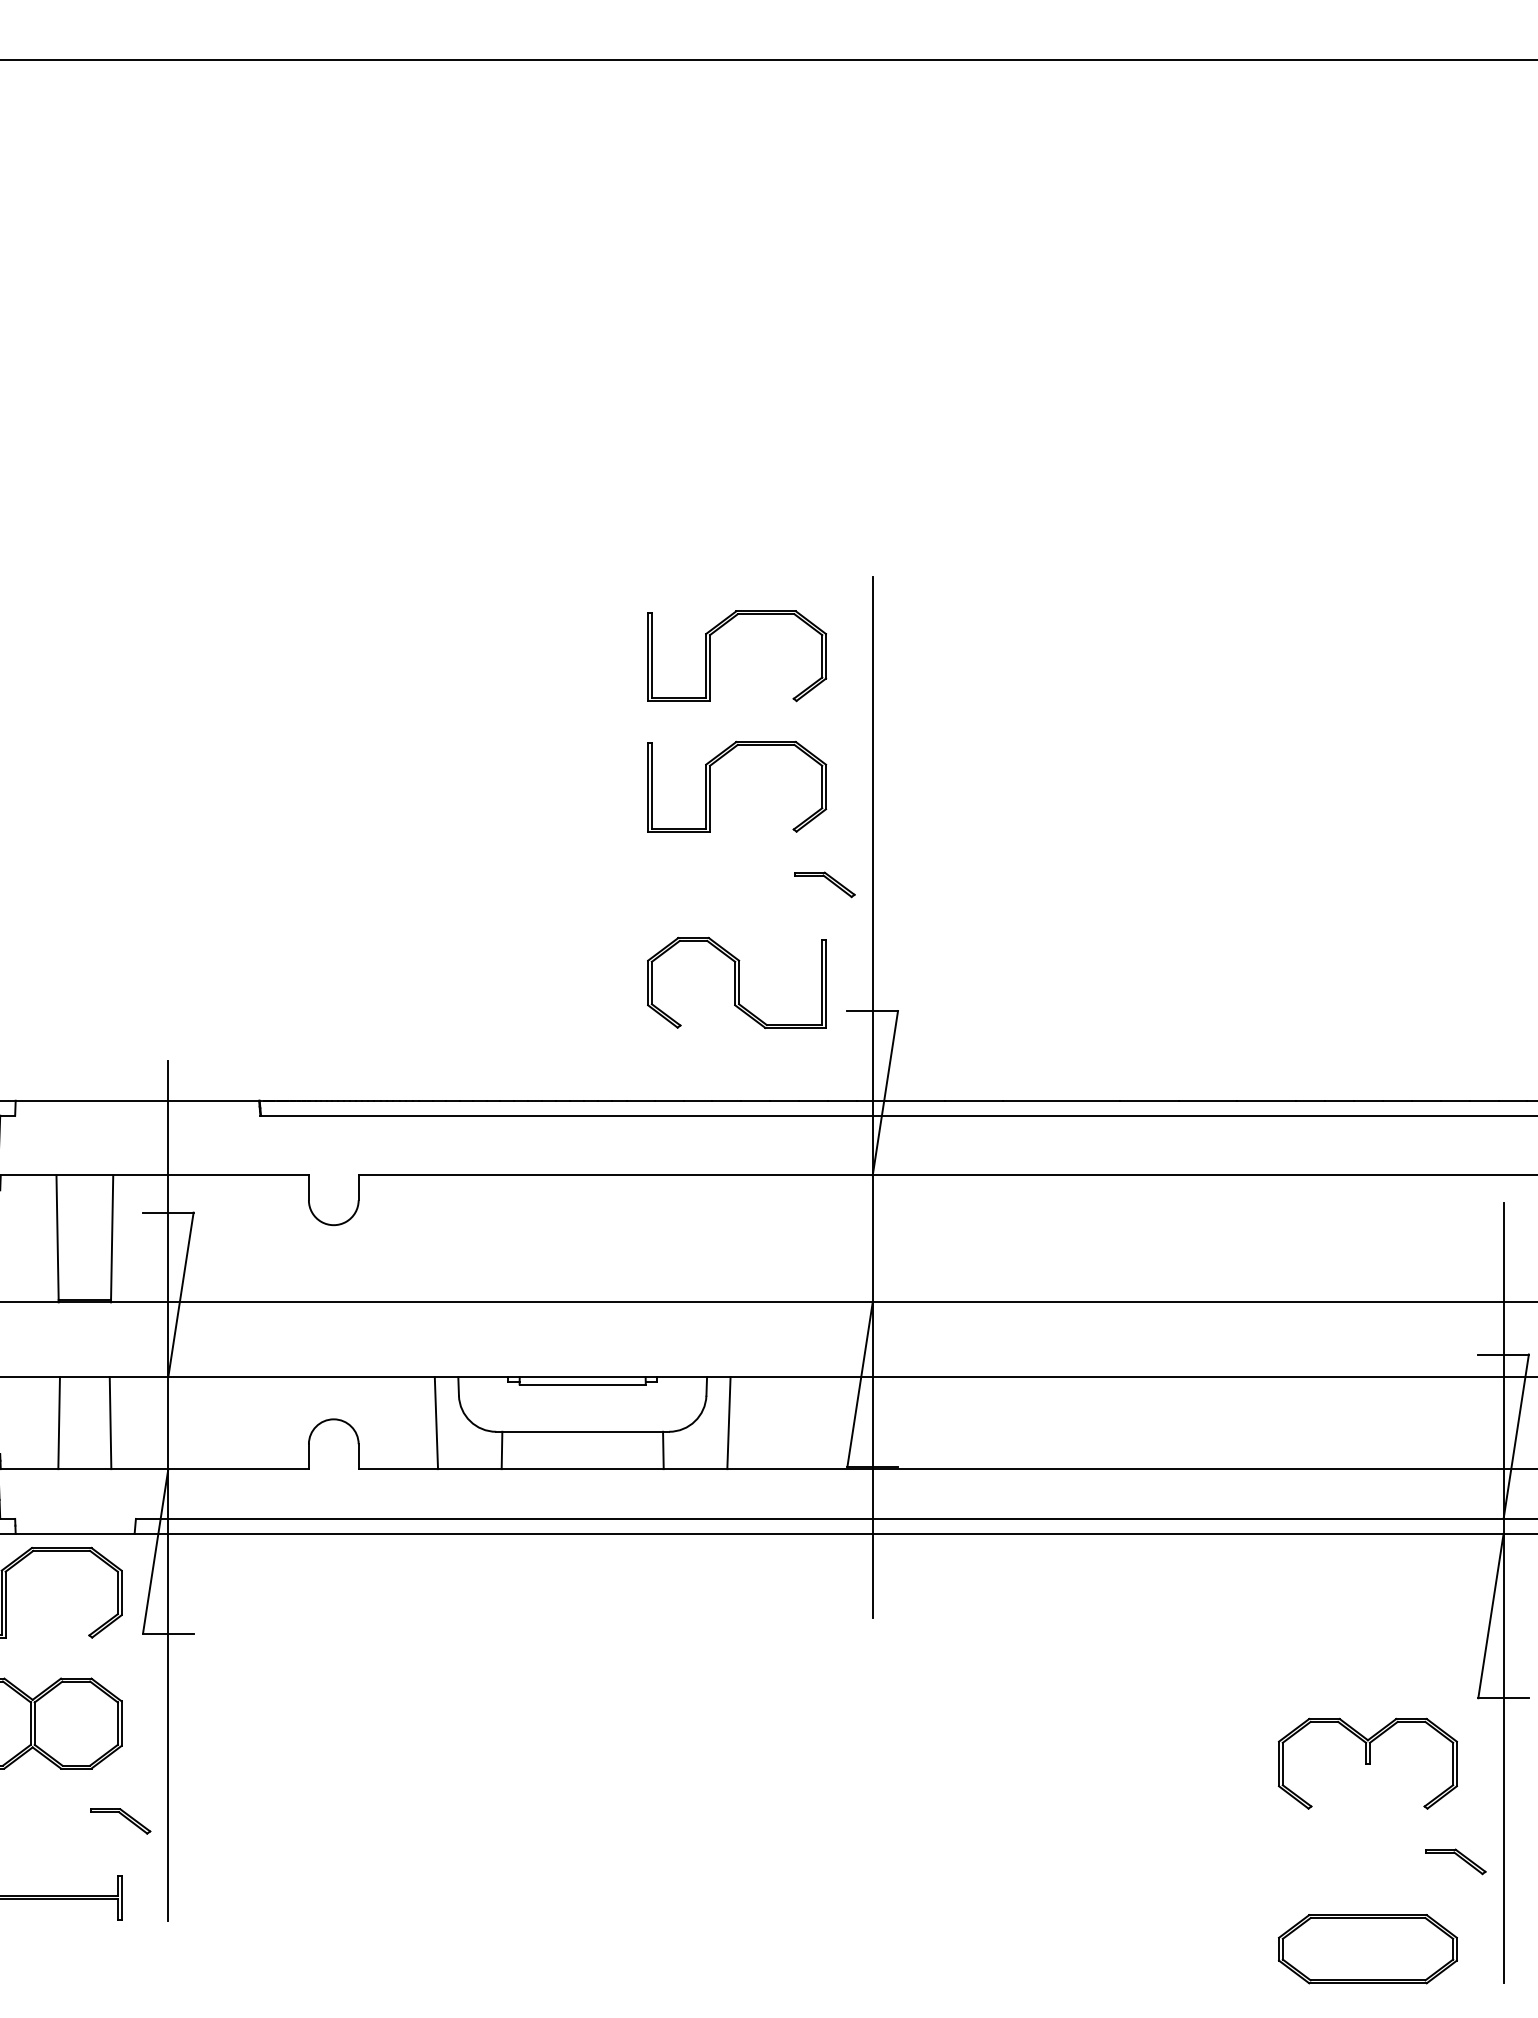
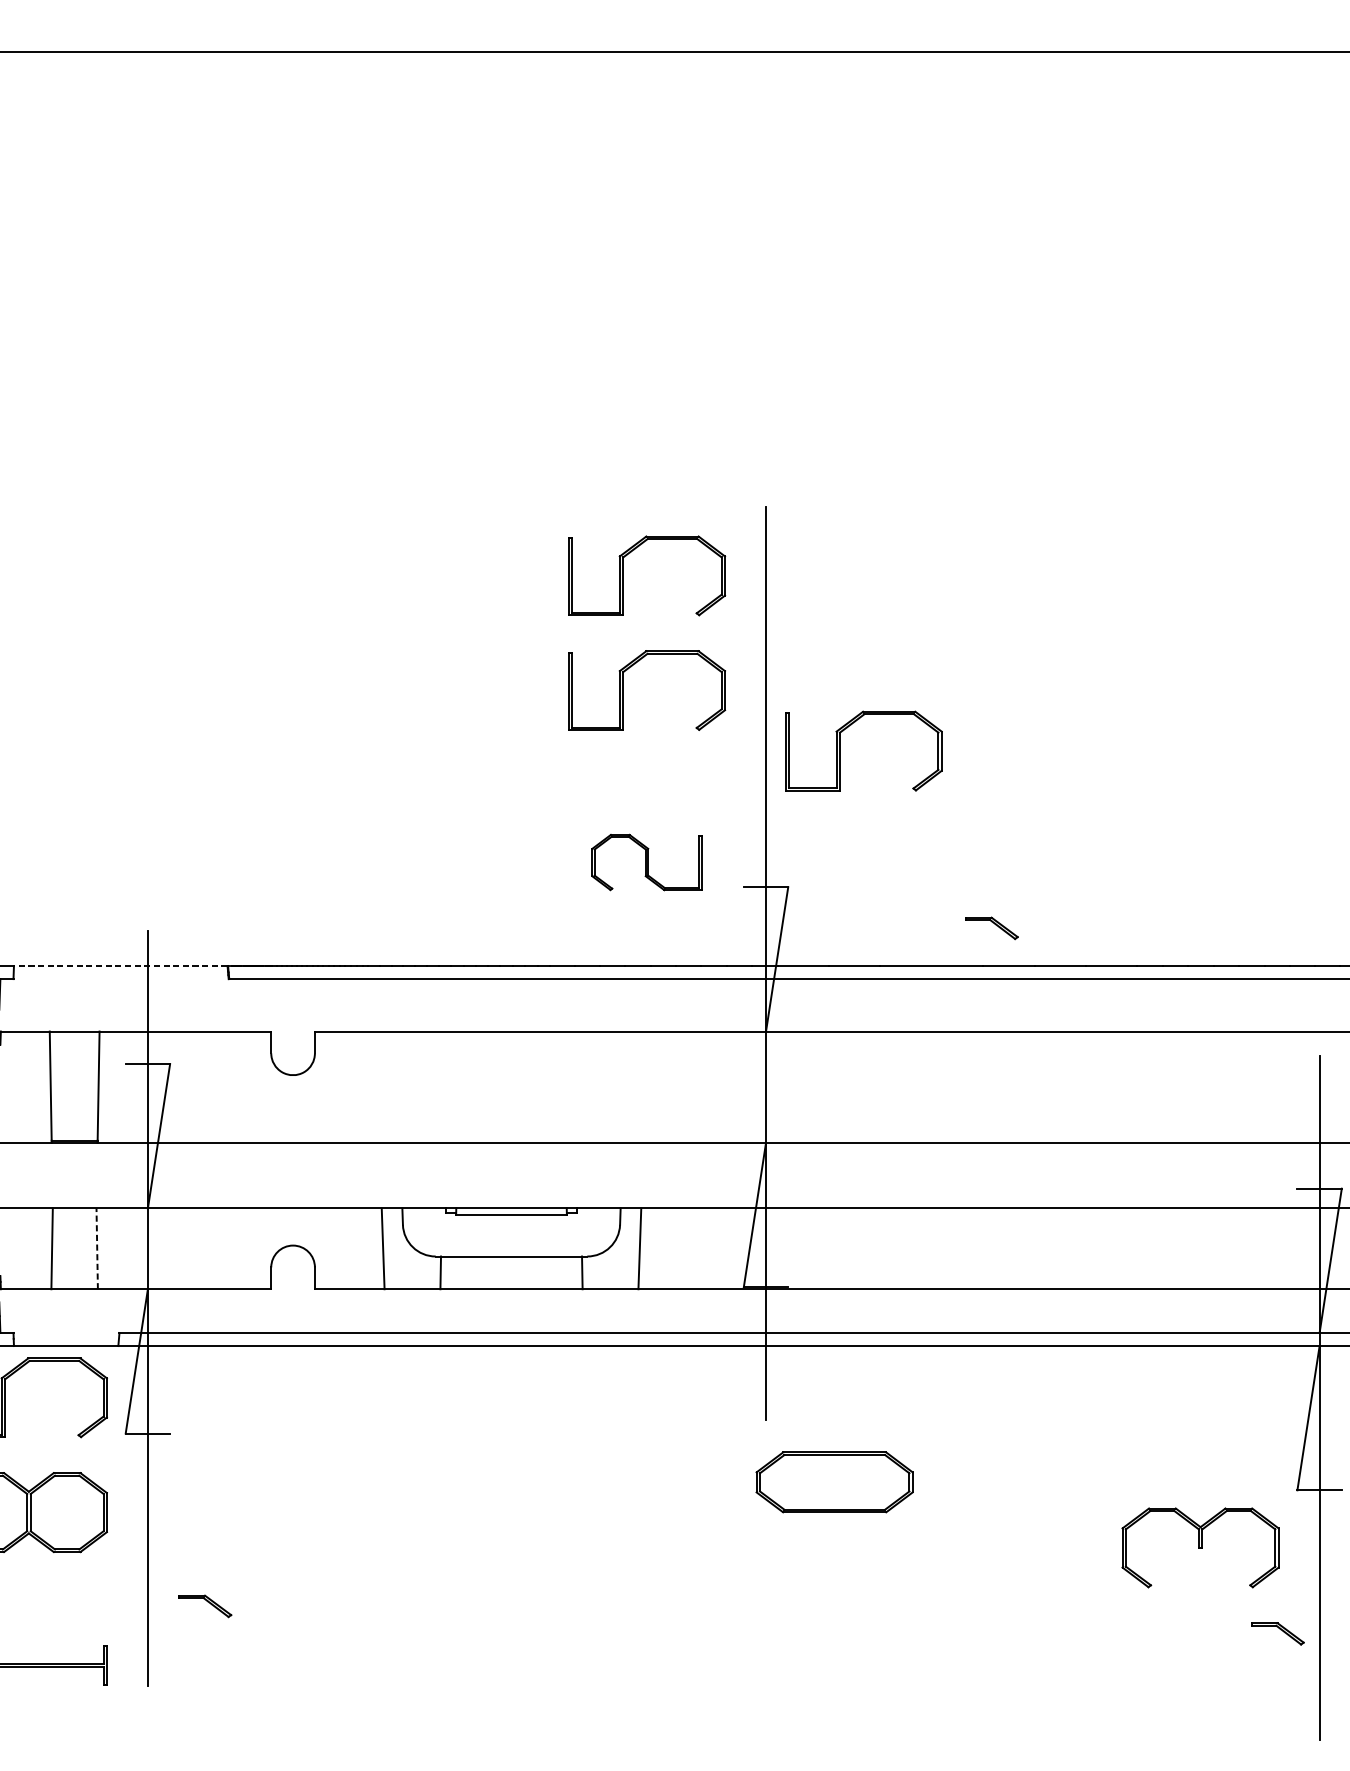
part: (957, 855) -> (840, 750), added
part: (824, 884) -> (991, 928), moved
part: (736, 982) -> (646, 862), size x0.7
line: (137, 1100) -> (120, 965), solid -> dashed
line: (110, 1422) -> (97, 1248), solid -> dashed
part: (120, 1821) -> (205, 1606), moved
part: (1367, 1949) -> (834, 1482), moved

